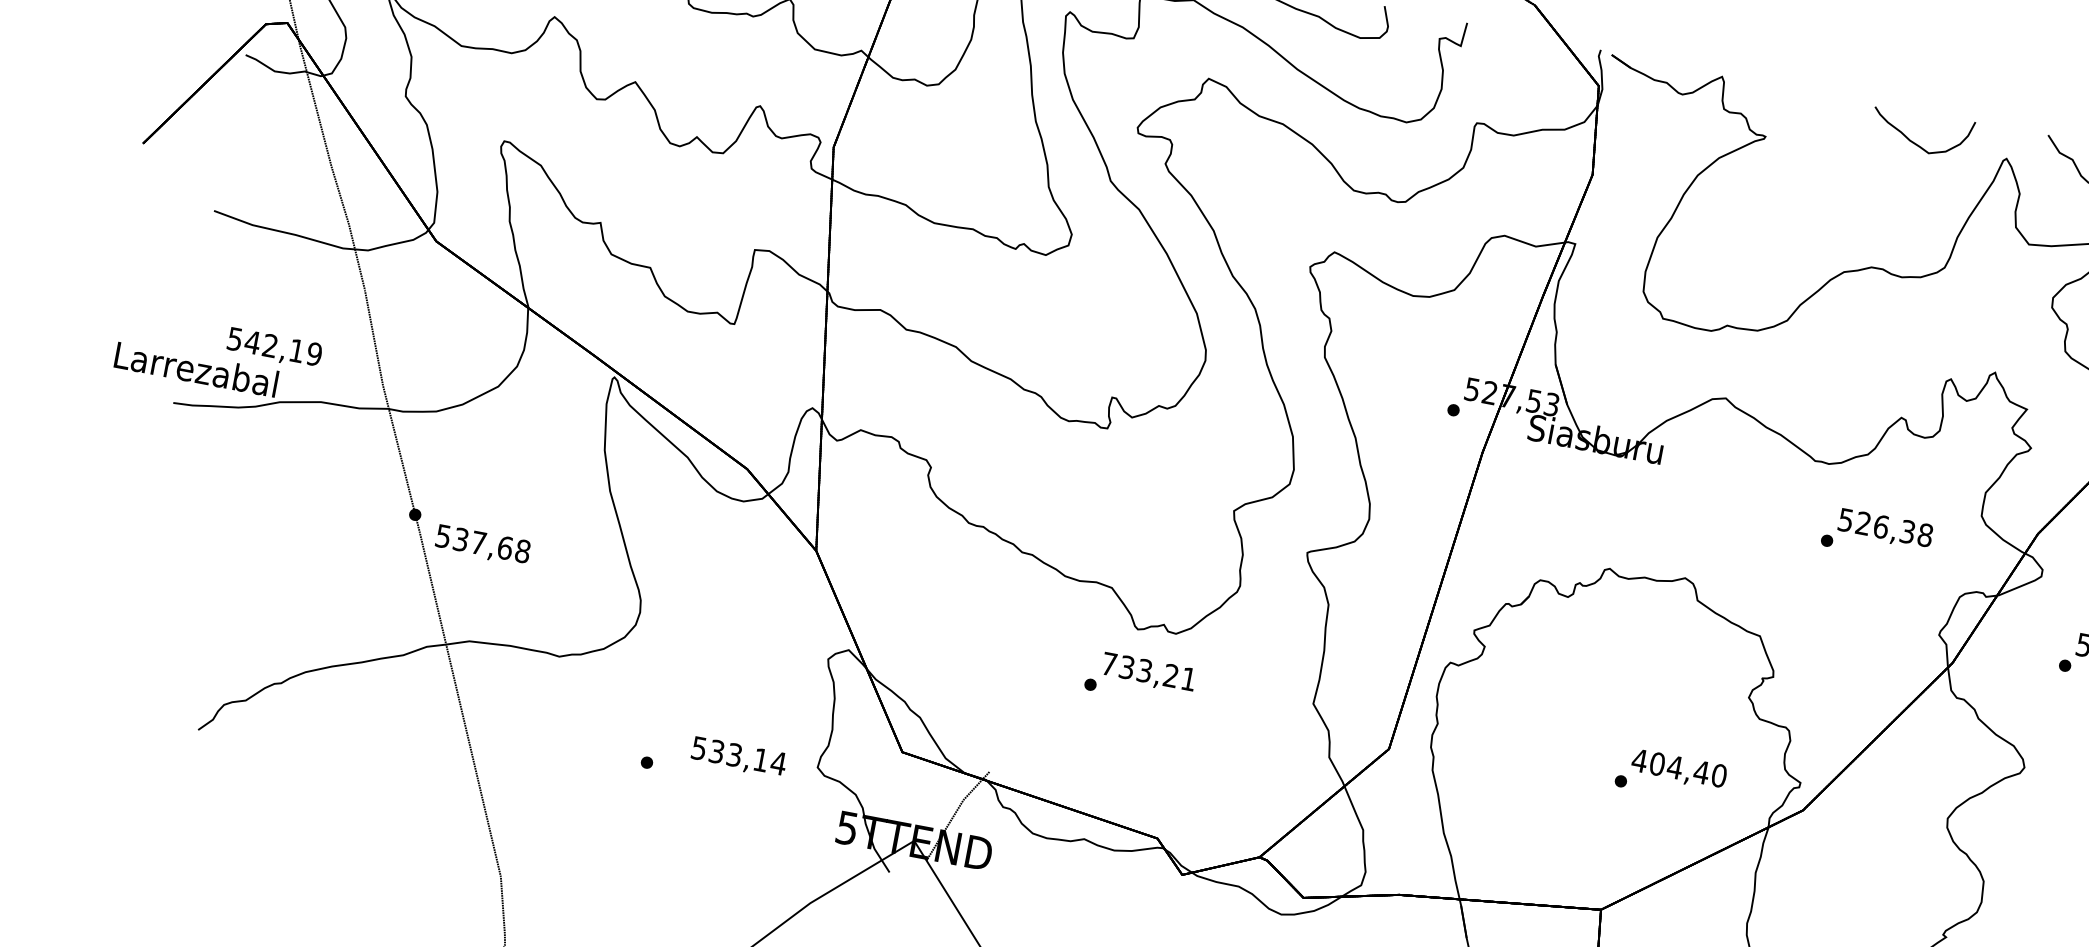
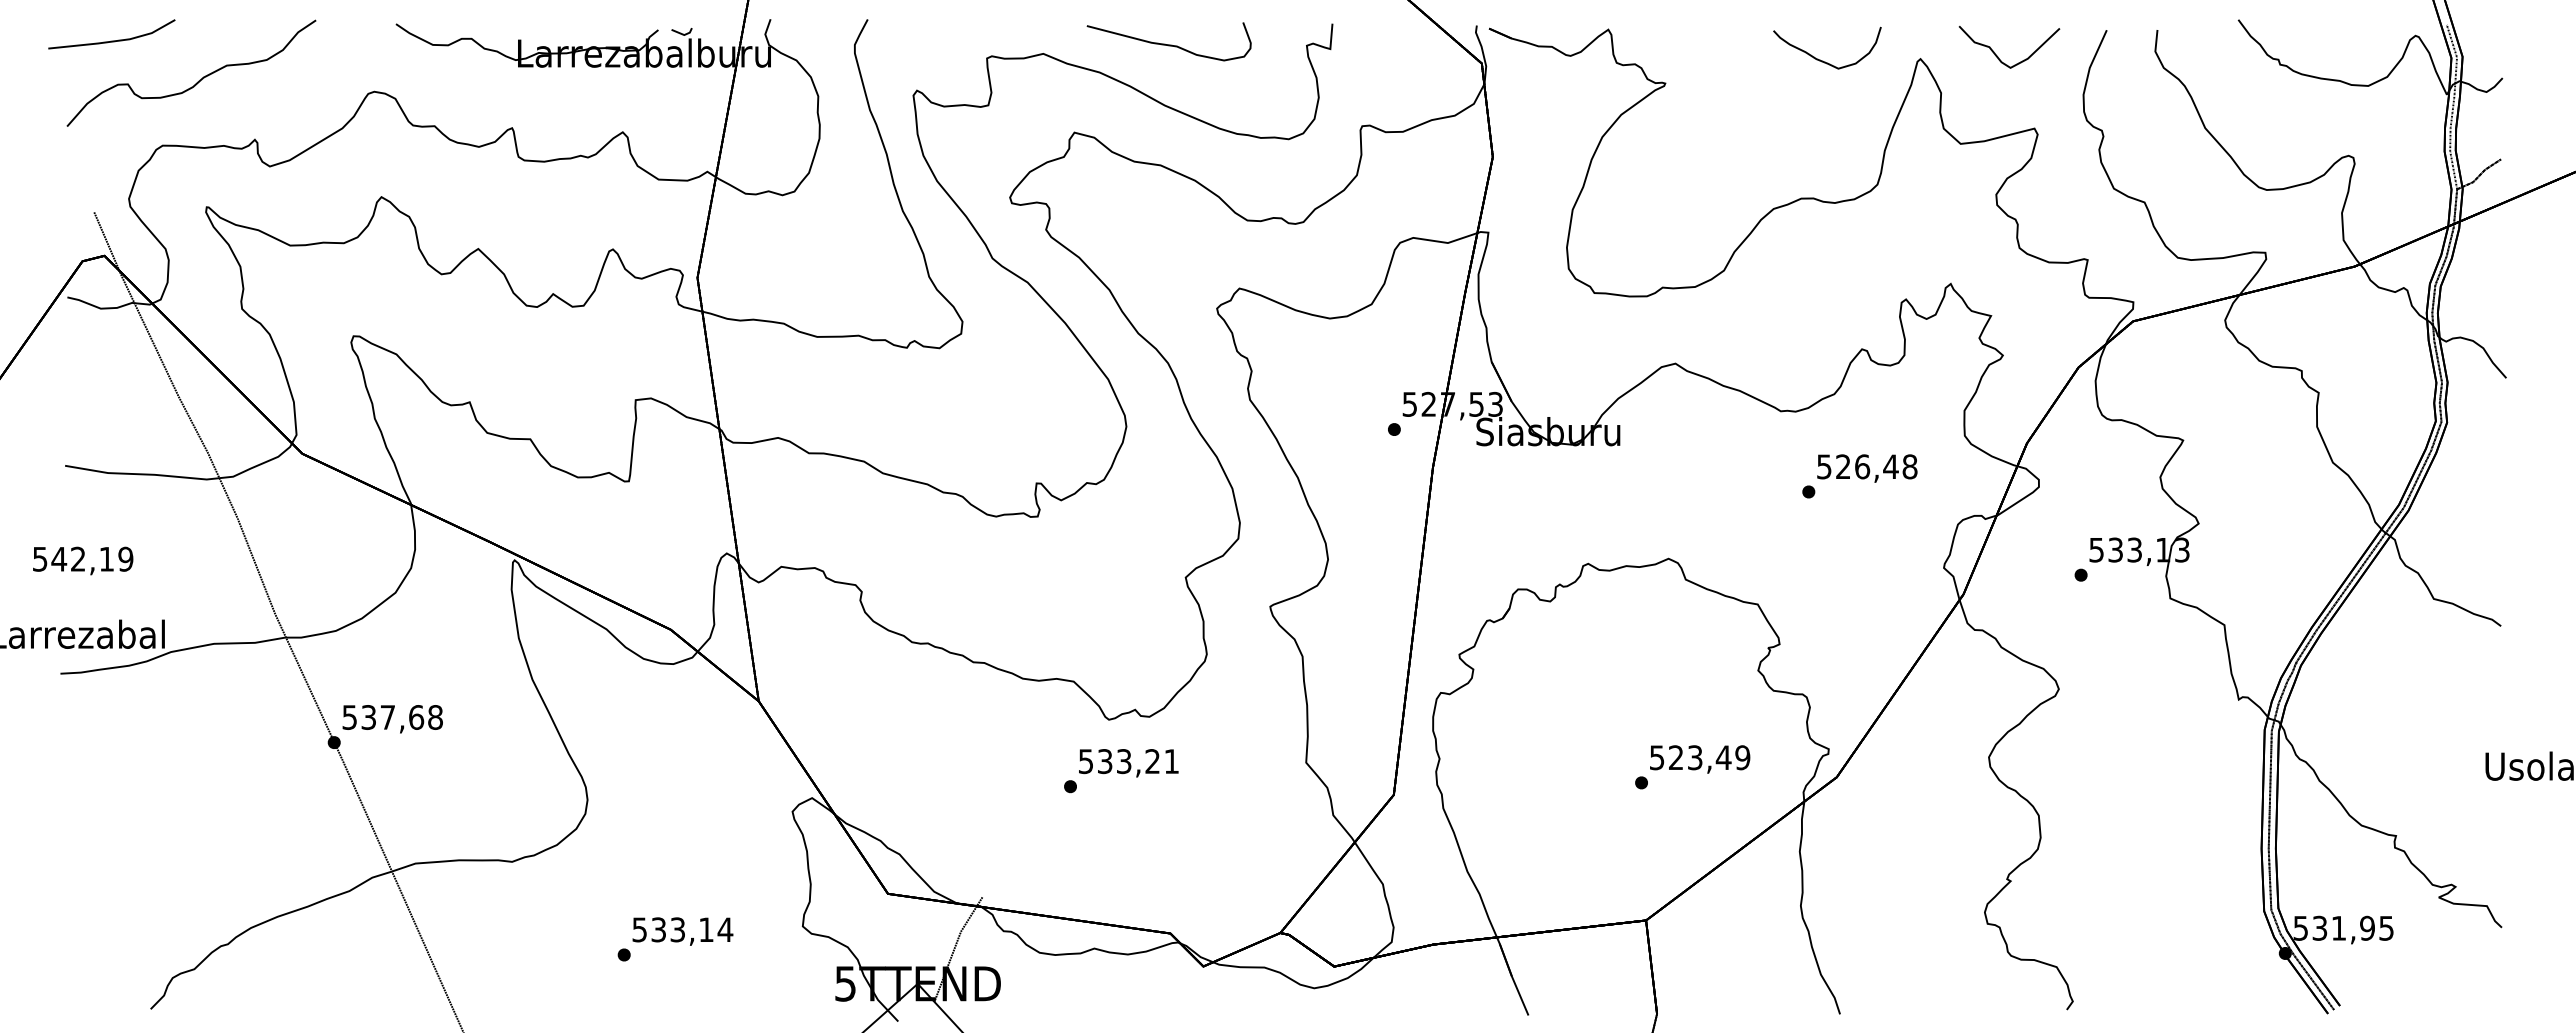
text: (274, 347) -> (83, 560), moved
text: (1907, 531) -> (1890, 466), 526,38 -> 526,48
text: (482, 545) -> (392, 719), moved
text: (1109, 664) -> (1086, 761), 733,21 -> 533,21
text: (738, 757) -> (682, 931), moved
text: (1679, 767) -> (1699, 757), 404,40 -> 523,49

